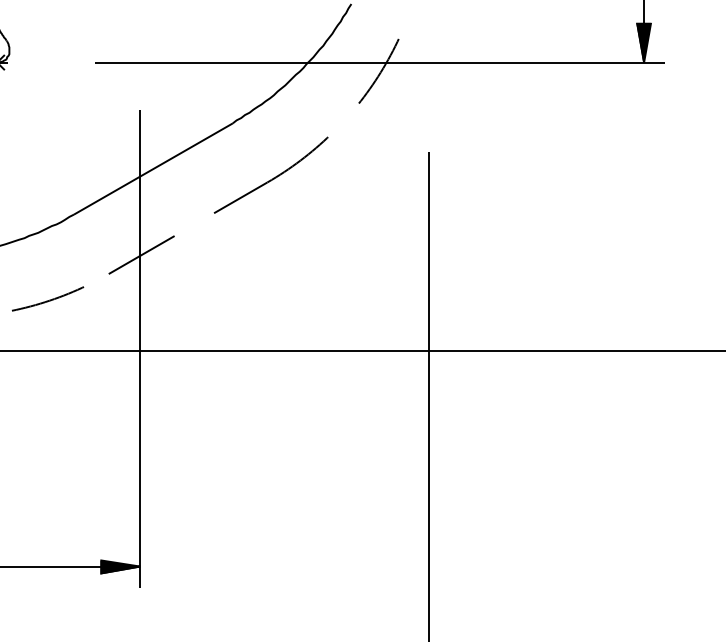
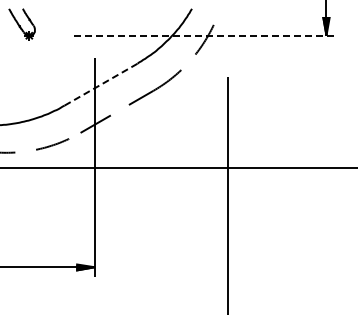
line: (380, 61) -> (205, 35), solid -> dashed
line: (154, 168) -> (101, 84), solid -> dashed

